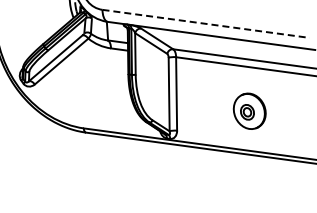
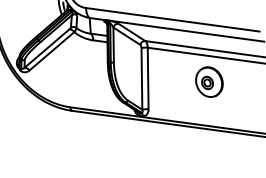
line: (206, 23) -> (173, 19), dashed -> solid
part: (249, 110) -> (209, 81), moved

